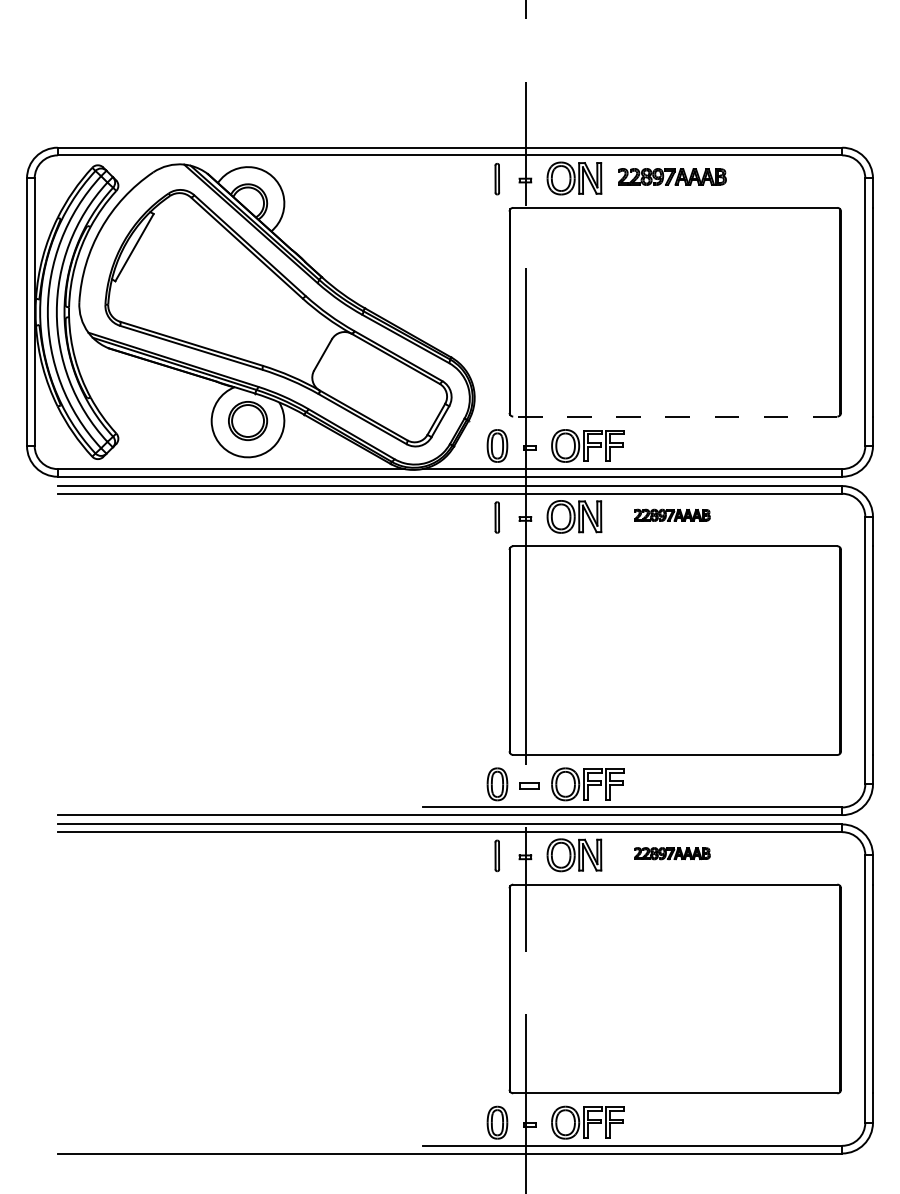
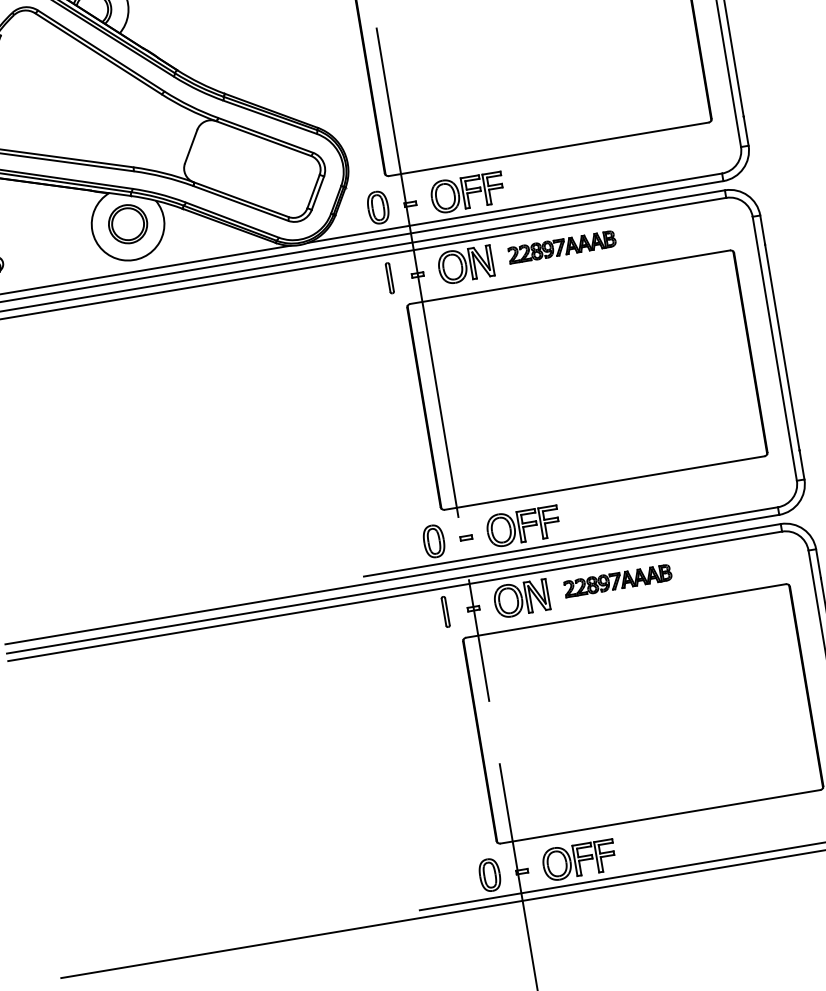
line: (674, 416) -> (547, 149), dashed -> solid
part: (672, 515) -> (562, 247), size x1.43
part: (529, 785) -> (465, 537), size x0.62
part: (672, 853) -> (618, 580), size x1.43

